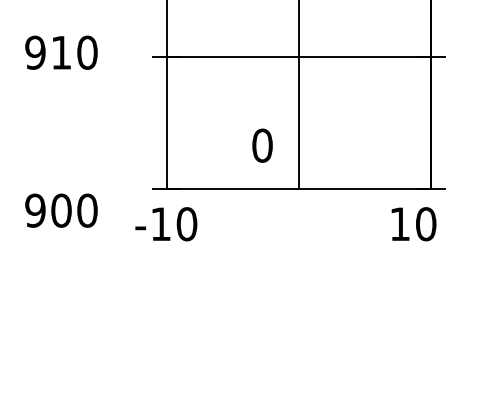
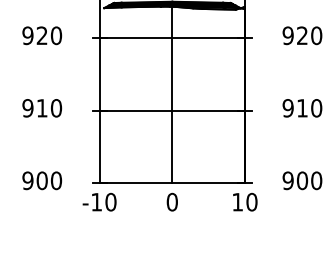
text: (260, 144) -> (171, 201), moved
text: (61, 210) -> (42, 180), moved
text: (414, 224) -> (245, 202), moved

